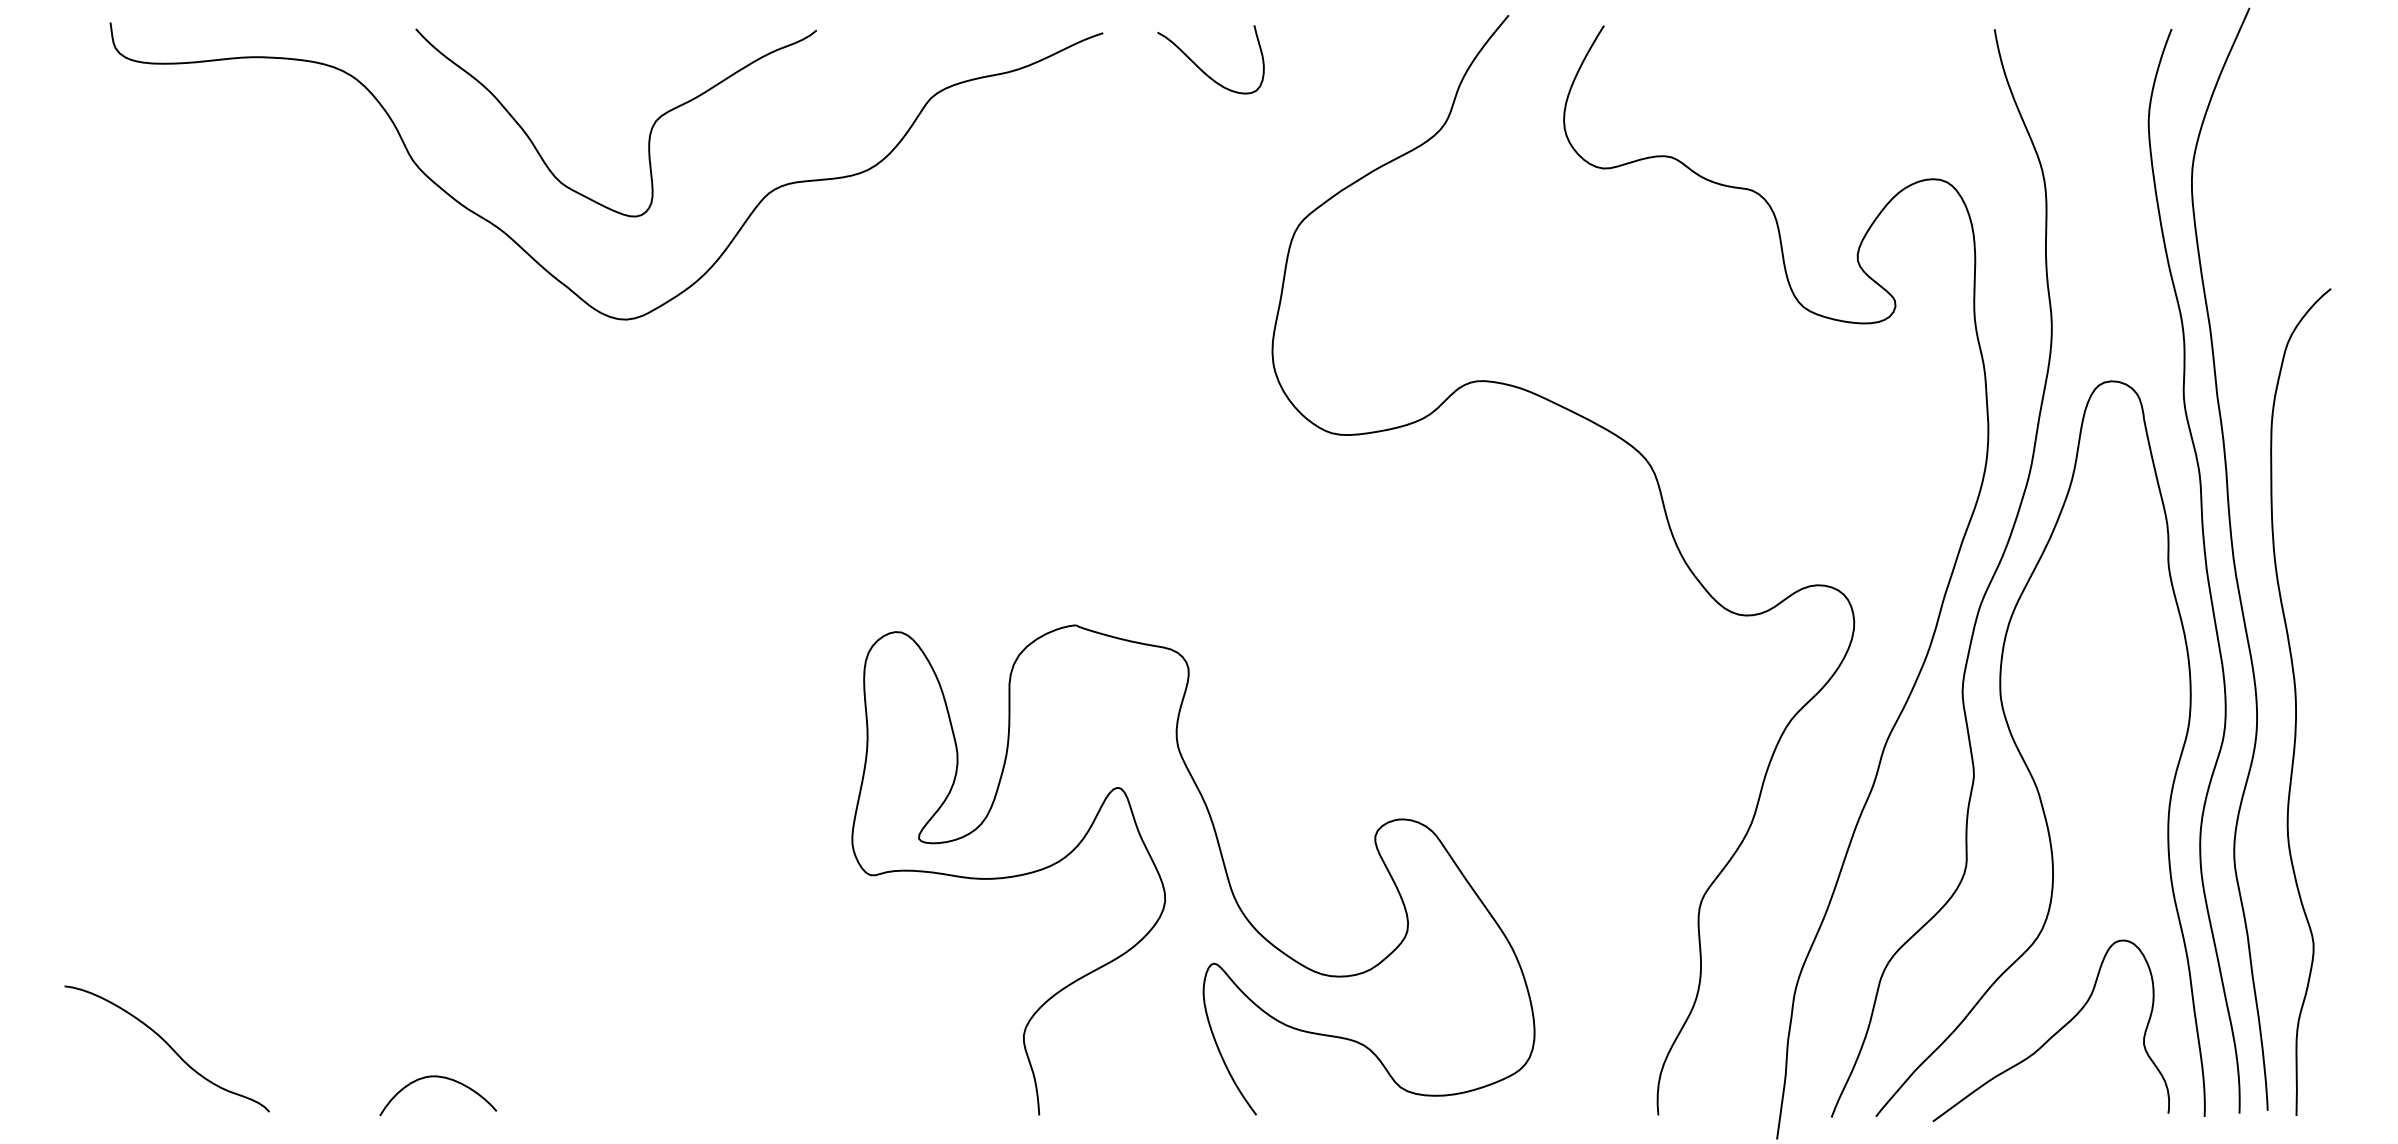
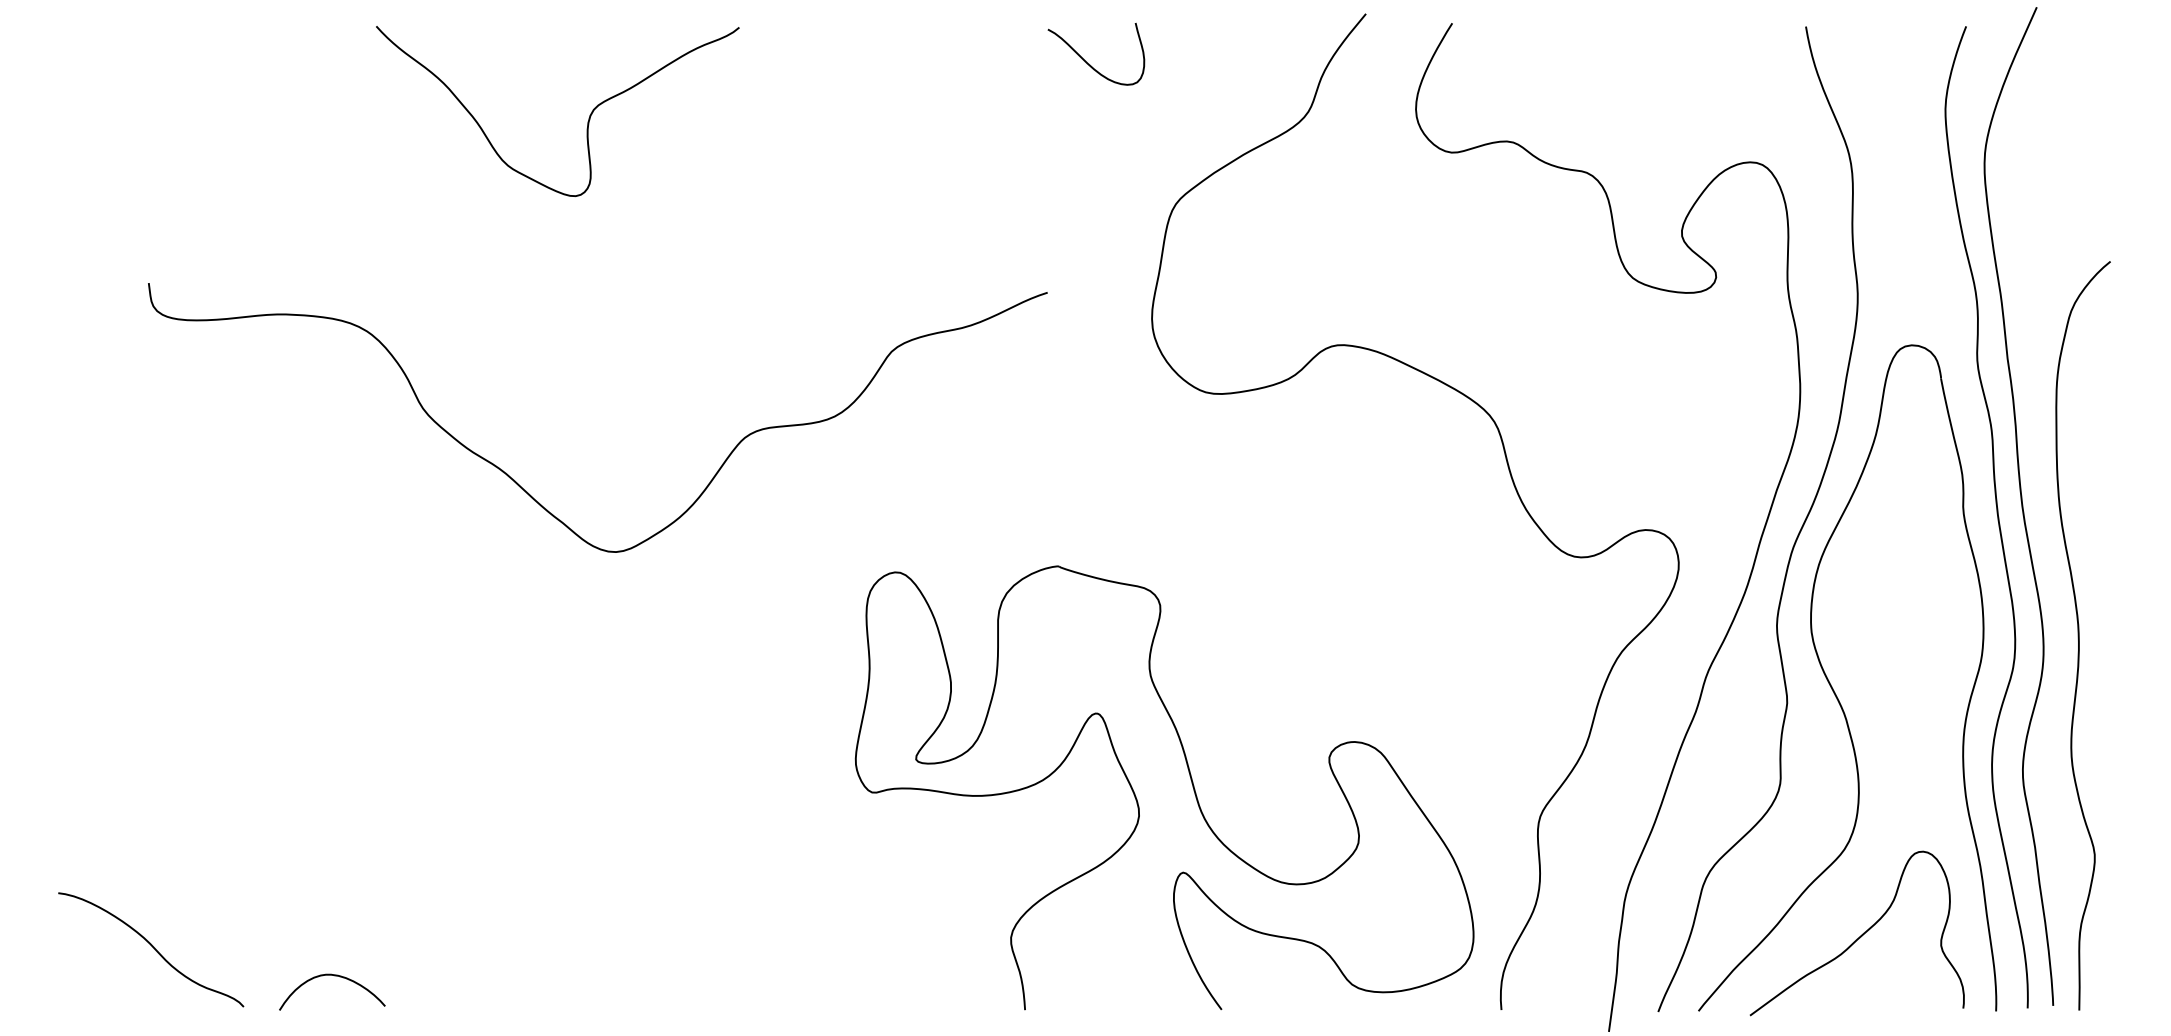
curve: (530, 254) -> (529, 493), moved
part: (1221, 859) -> (1190, 778), moved
curve: (442, 1078) -> (336, 976), moved

